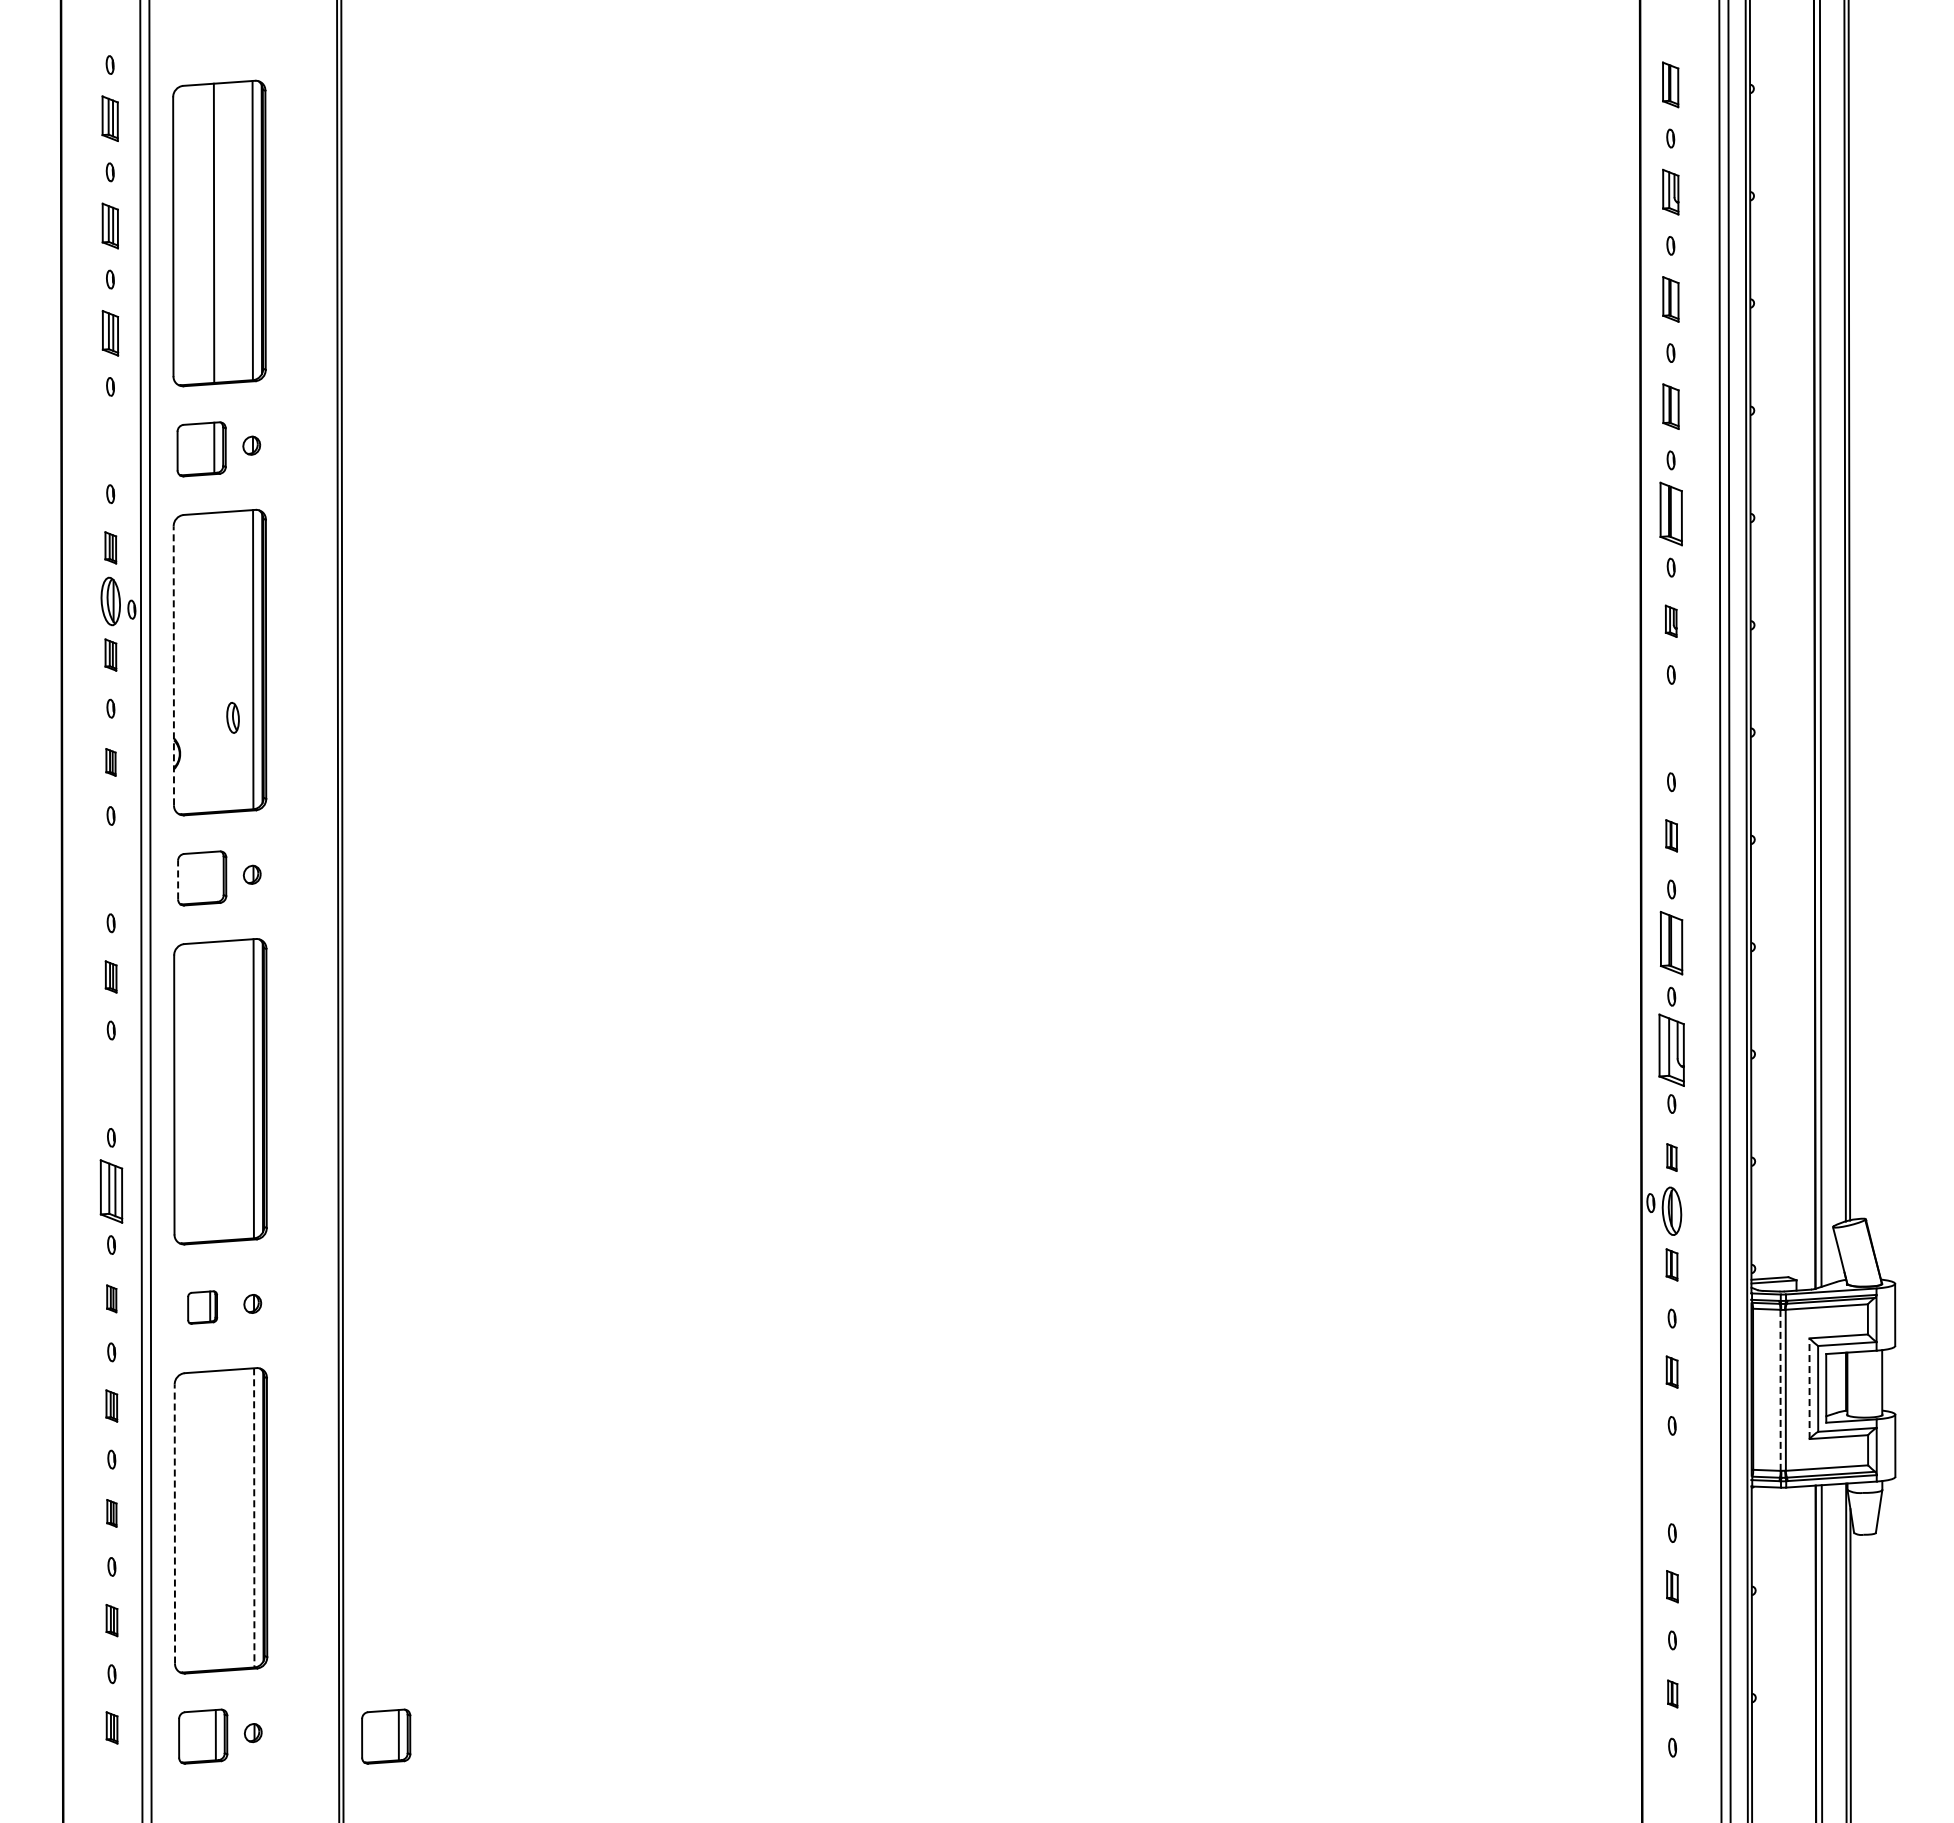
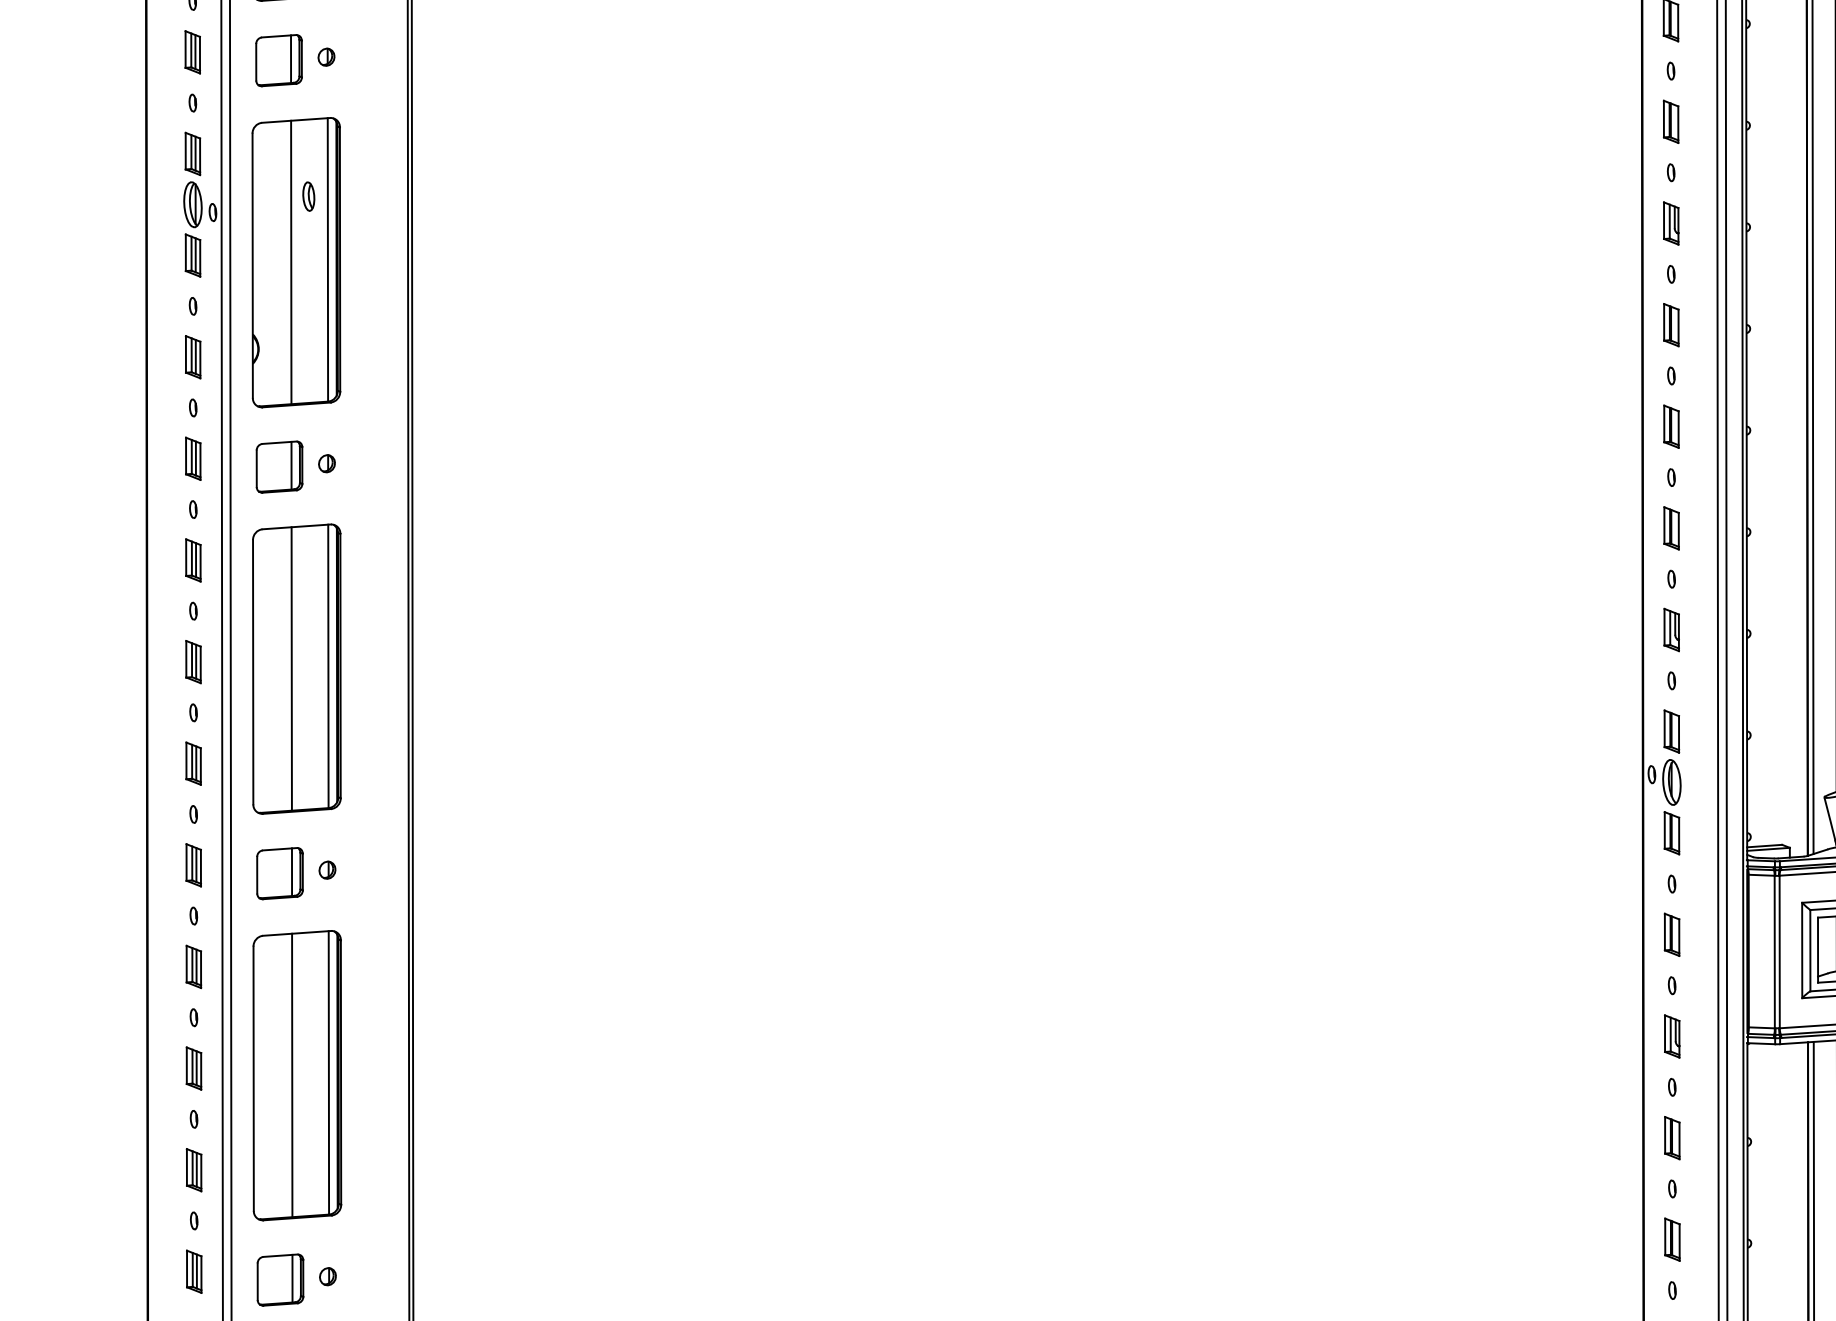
part: (110, 440) -> (192, 52), added
part: (1670, 513) -> (1670, 121), size x0.71
part: (110, 547) -> (192, 153), size x1.43
part: (1670, 621) -> (1670, 223), size x1.43
part: (110, 654) -> (192, 254), size x1.43
line: (214, 662) -> (291, 262), added
line: (173, 665) -> (252, 265), dashed -> solid
part: (232, 717) -> (308, 196), moved
part: (1671, 728) -> (1671, 325), added
part: (110, 762) -> (192, 357), size x1.67
part: (1671, 835) -> (1671, 426), size x1.43
part: (110, 869) -> (192, 458), added
line: (214, 876) -> (291, 465), added
line: (178, 879) -> (257, 468), dashed -> solid
part: (1671, 942) -> (1671, 527), size x0.71
part: (110, 976) -> (192, 560), size x1.43
part: (1671, 1050) -> (1671, 630), size x0.62
part: (110, 1084) -> (192, 662), added
line: (214, 1091) -> (291, 668), added
part: (1671, 1157) -> (1671, 731), size x1.67
part: (111, 1191) -> (193, 763), size x0.71
part: (1671, 1264) -> (1671, 832), size x1.43
part: (111, 1298) -> (193, 865), size x1.67
part: (202, 1307) -> (279, 873), size x1.67
part: (1671, 1371) -> (1671, 934), size x1.43
line: (1809, 1388) -> (1802, 950), dashed -> solid
line: (1780, 1390) -> (1774, 952), dashed -> solid
part: (111, 1405) -> (193, 966), size x1.43
part: (1671, 1479) -> (1671, 1036), added
part: (111, 1513) -> (193, 1068), size x1.67
line: (254, 1517) -> (329, 1072), dashed -> solid
line: (215, 1520) -> (292, 1075), added
line: (174, 1523) -> (253, 1078), dashed -> solid
part: (1672, 1586) -> (1672, 1137), size x1.43
part: (111, 1620) -> (193, 1170), size x1.43
part: (1672, 1693) -> (1672, 1239), size x1.67
part: (111, 1727) -> (193, 1271), size x1.43
part: (386, 1736) -> (454, 1279), removed

